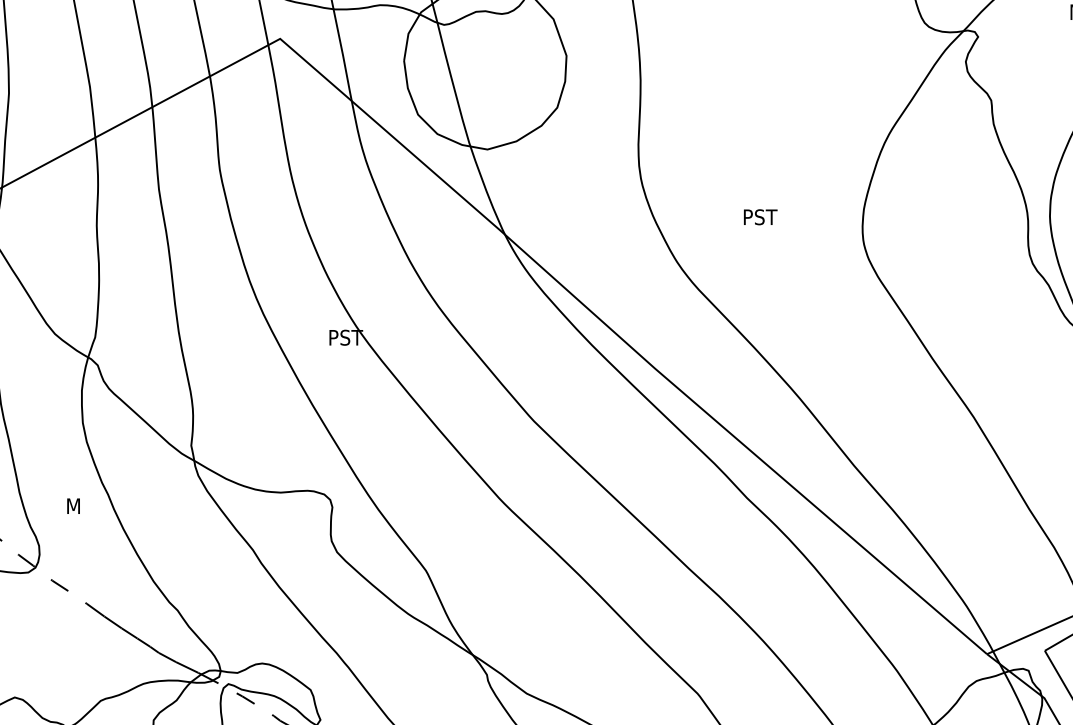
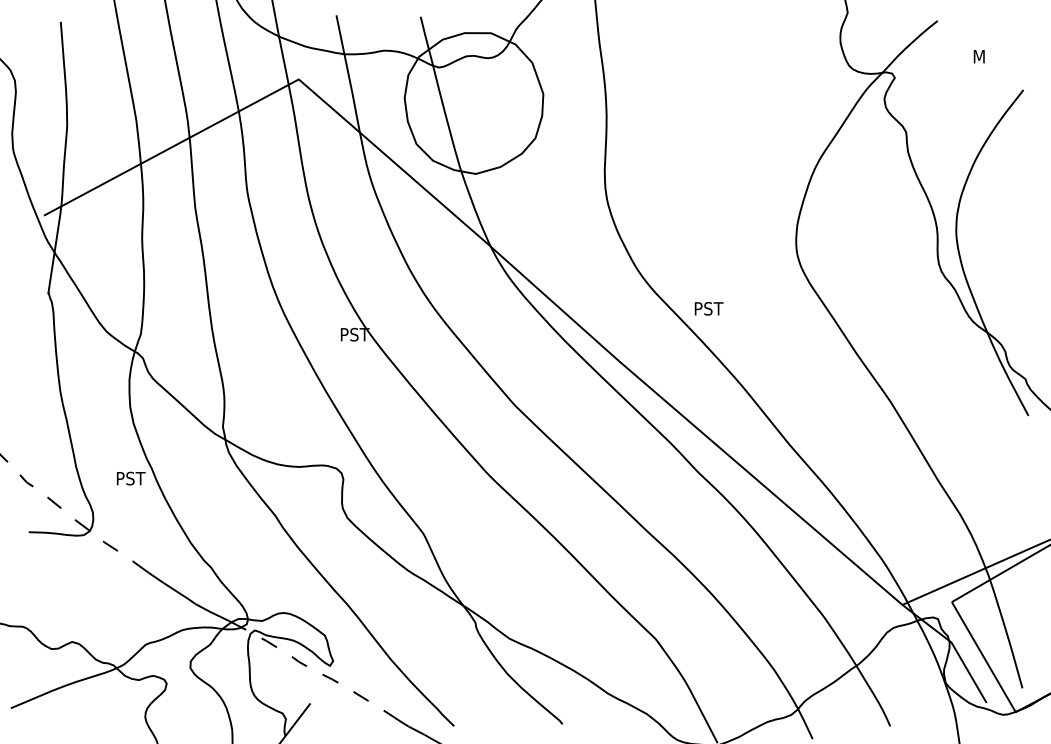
text: (759, 216) -> (708, 308), moved
text: (84, 506) -> (131, 478), M -> PST

